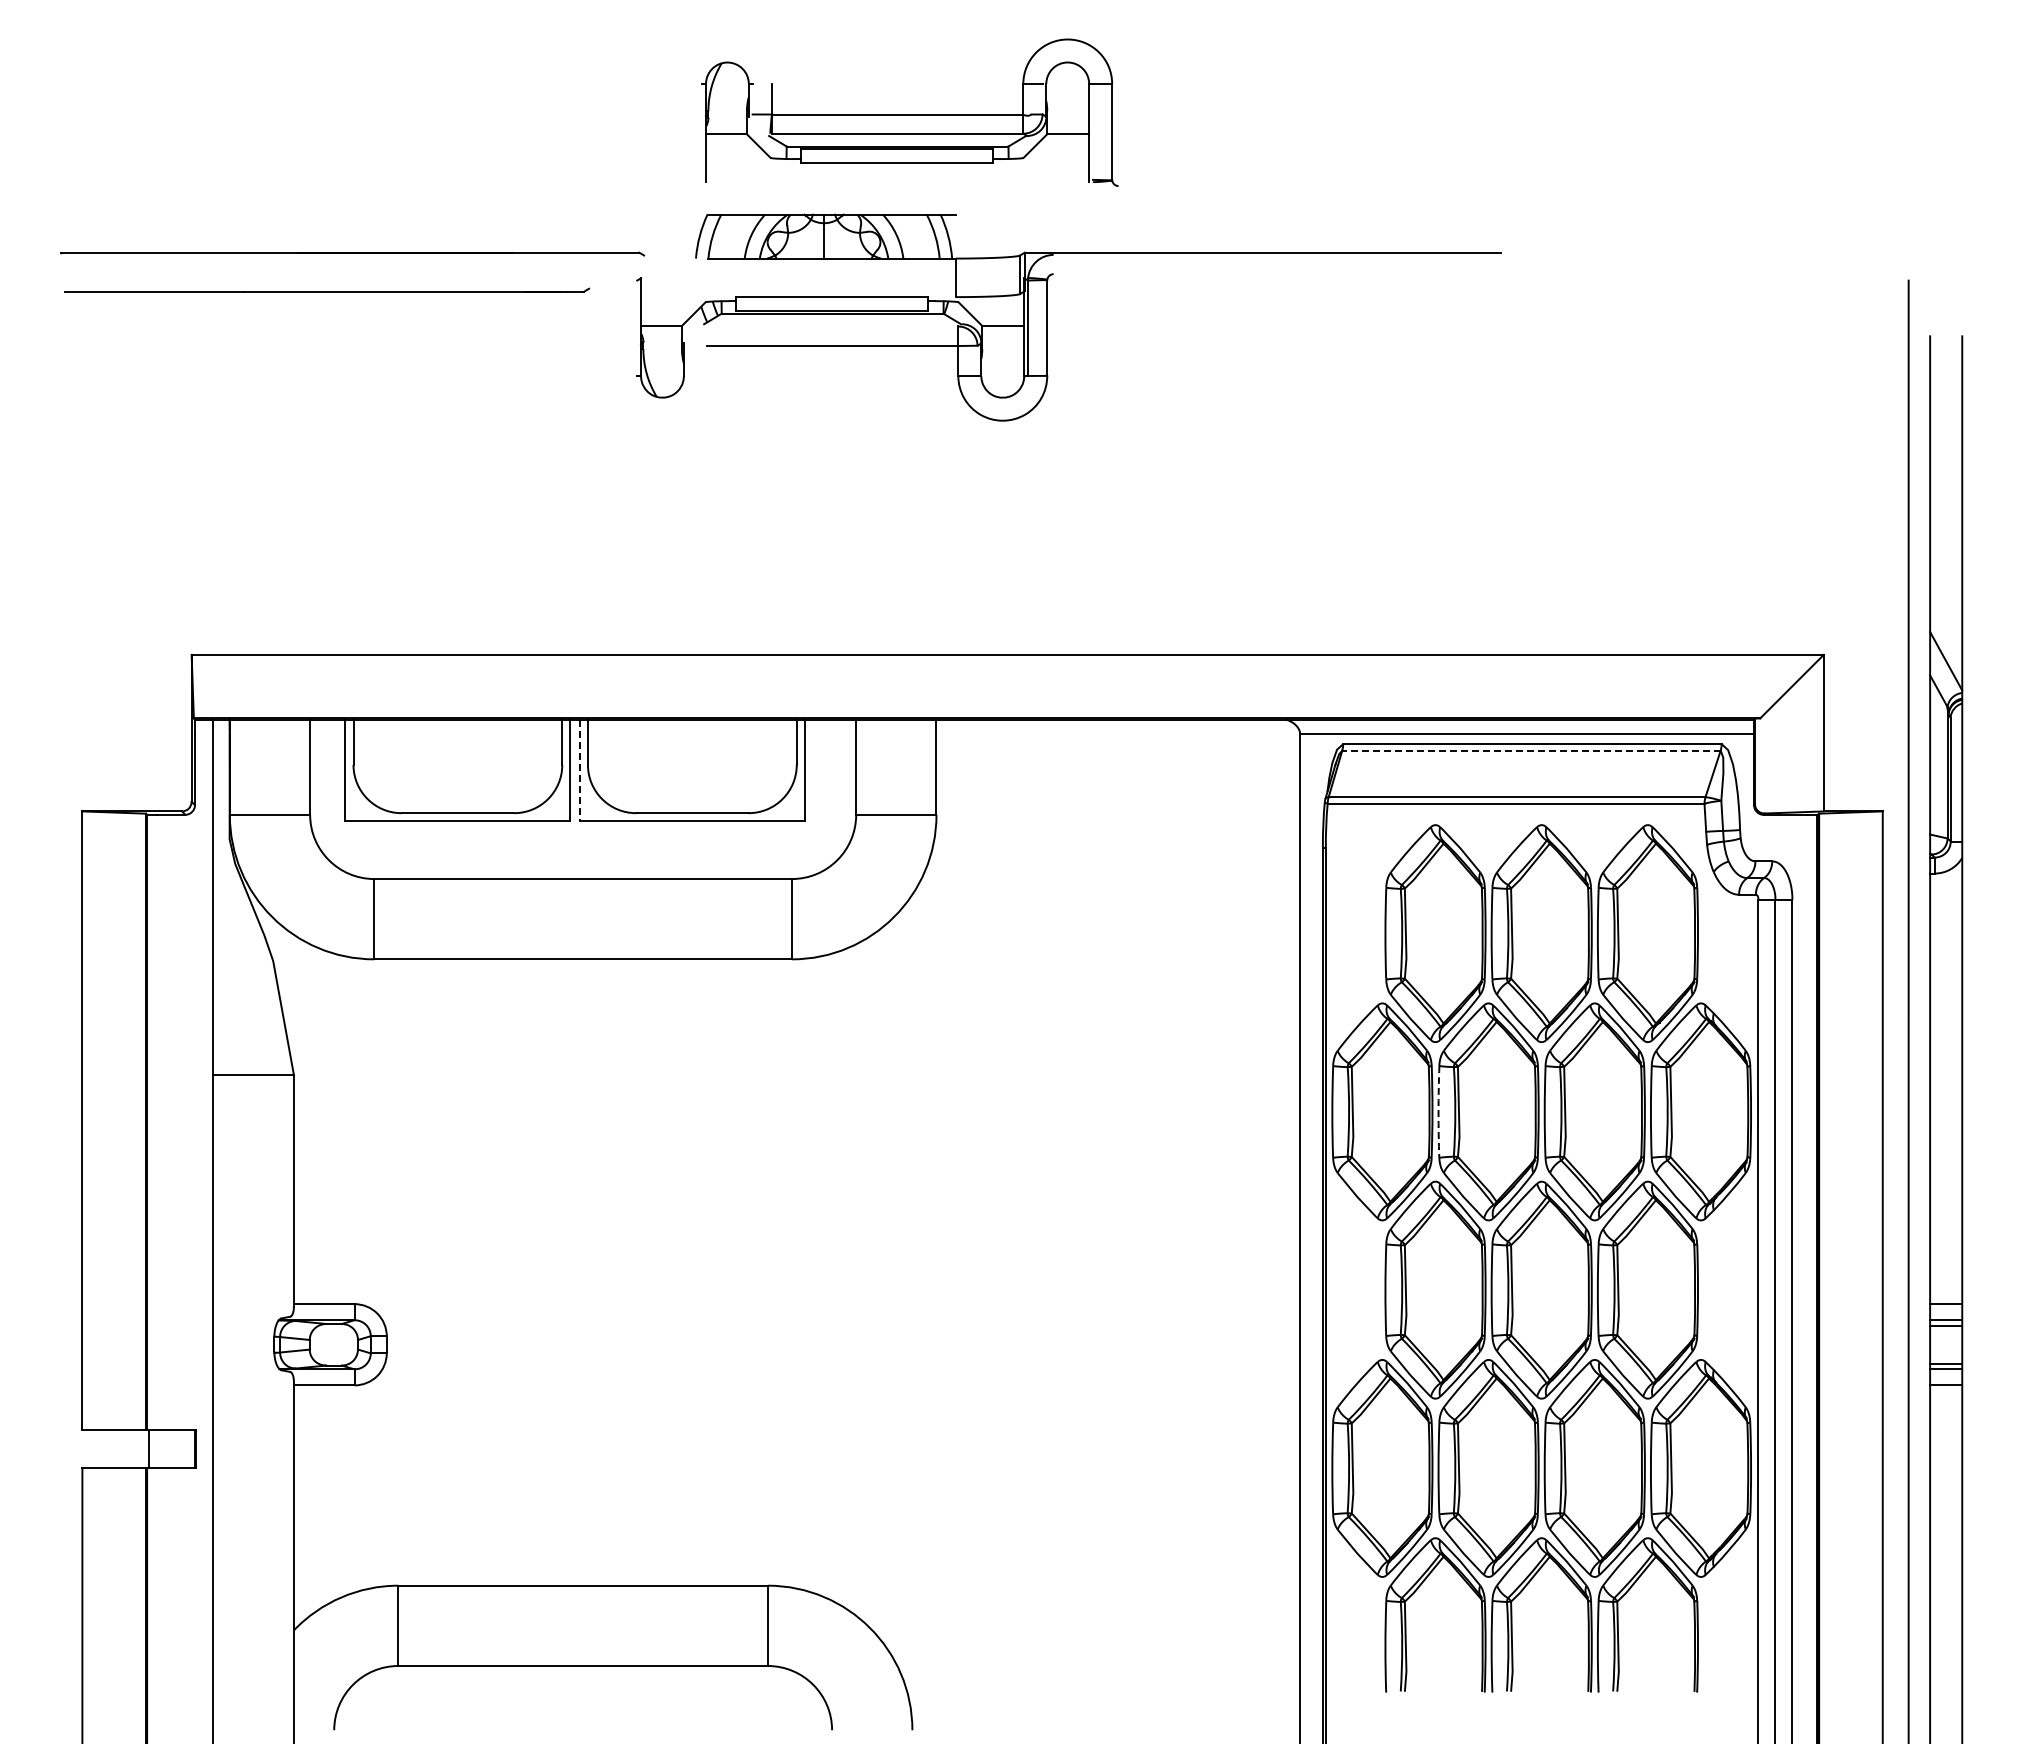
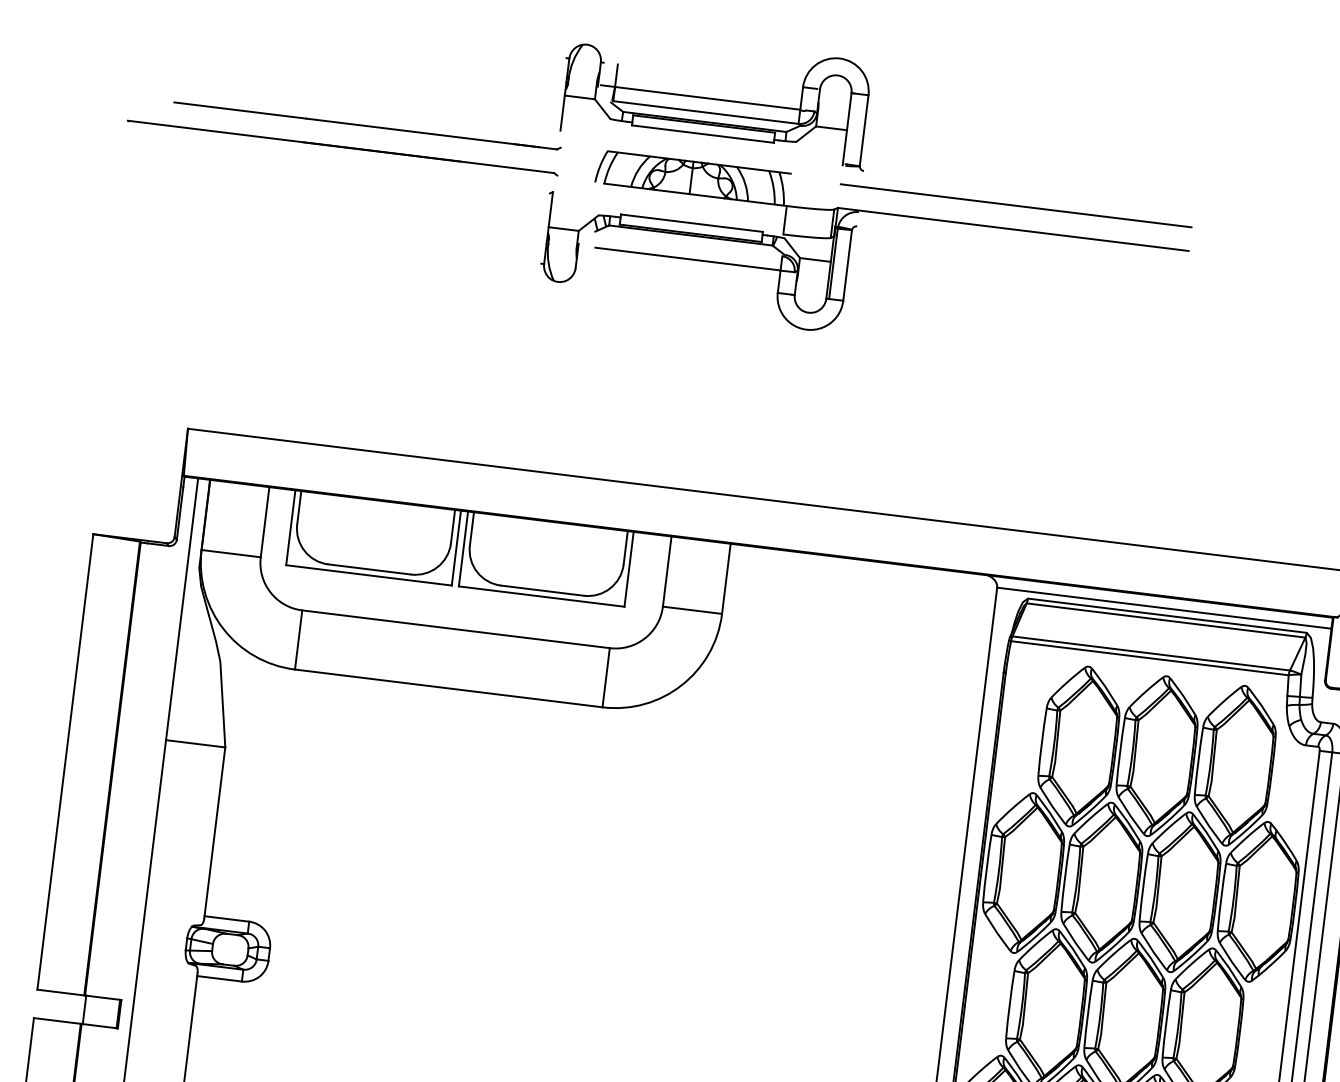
part: (909, 112) -> (716, 97), moved
line: (1262, 220) -> (1015, 205), added
part: (326, 289) -> (367, 124), moved
line: (1531, 750) -> (1166, 620), dashed -> solid
line: (579, 770) -> (463, 549), dashed -> solid
arc: (1438, 1111) -> (1064, 877), dashed -> solid

